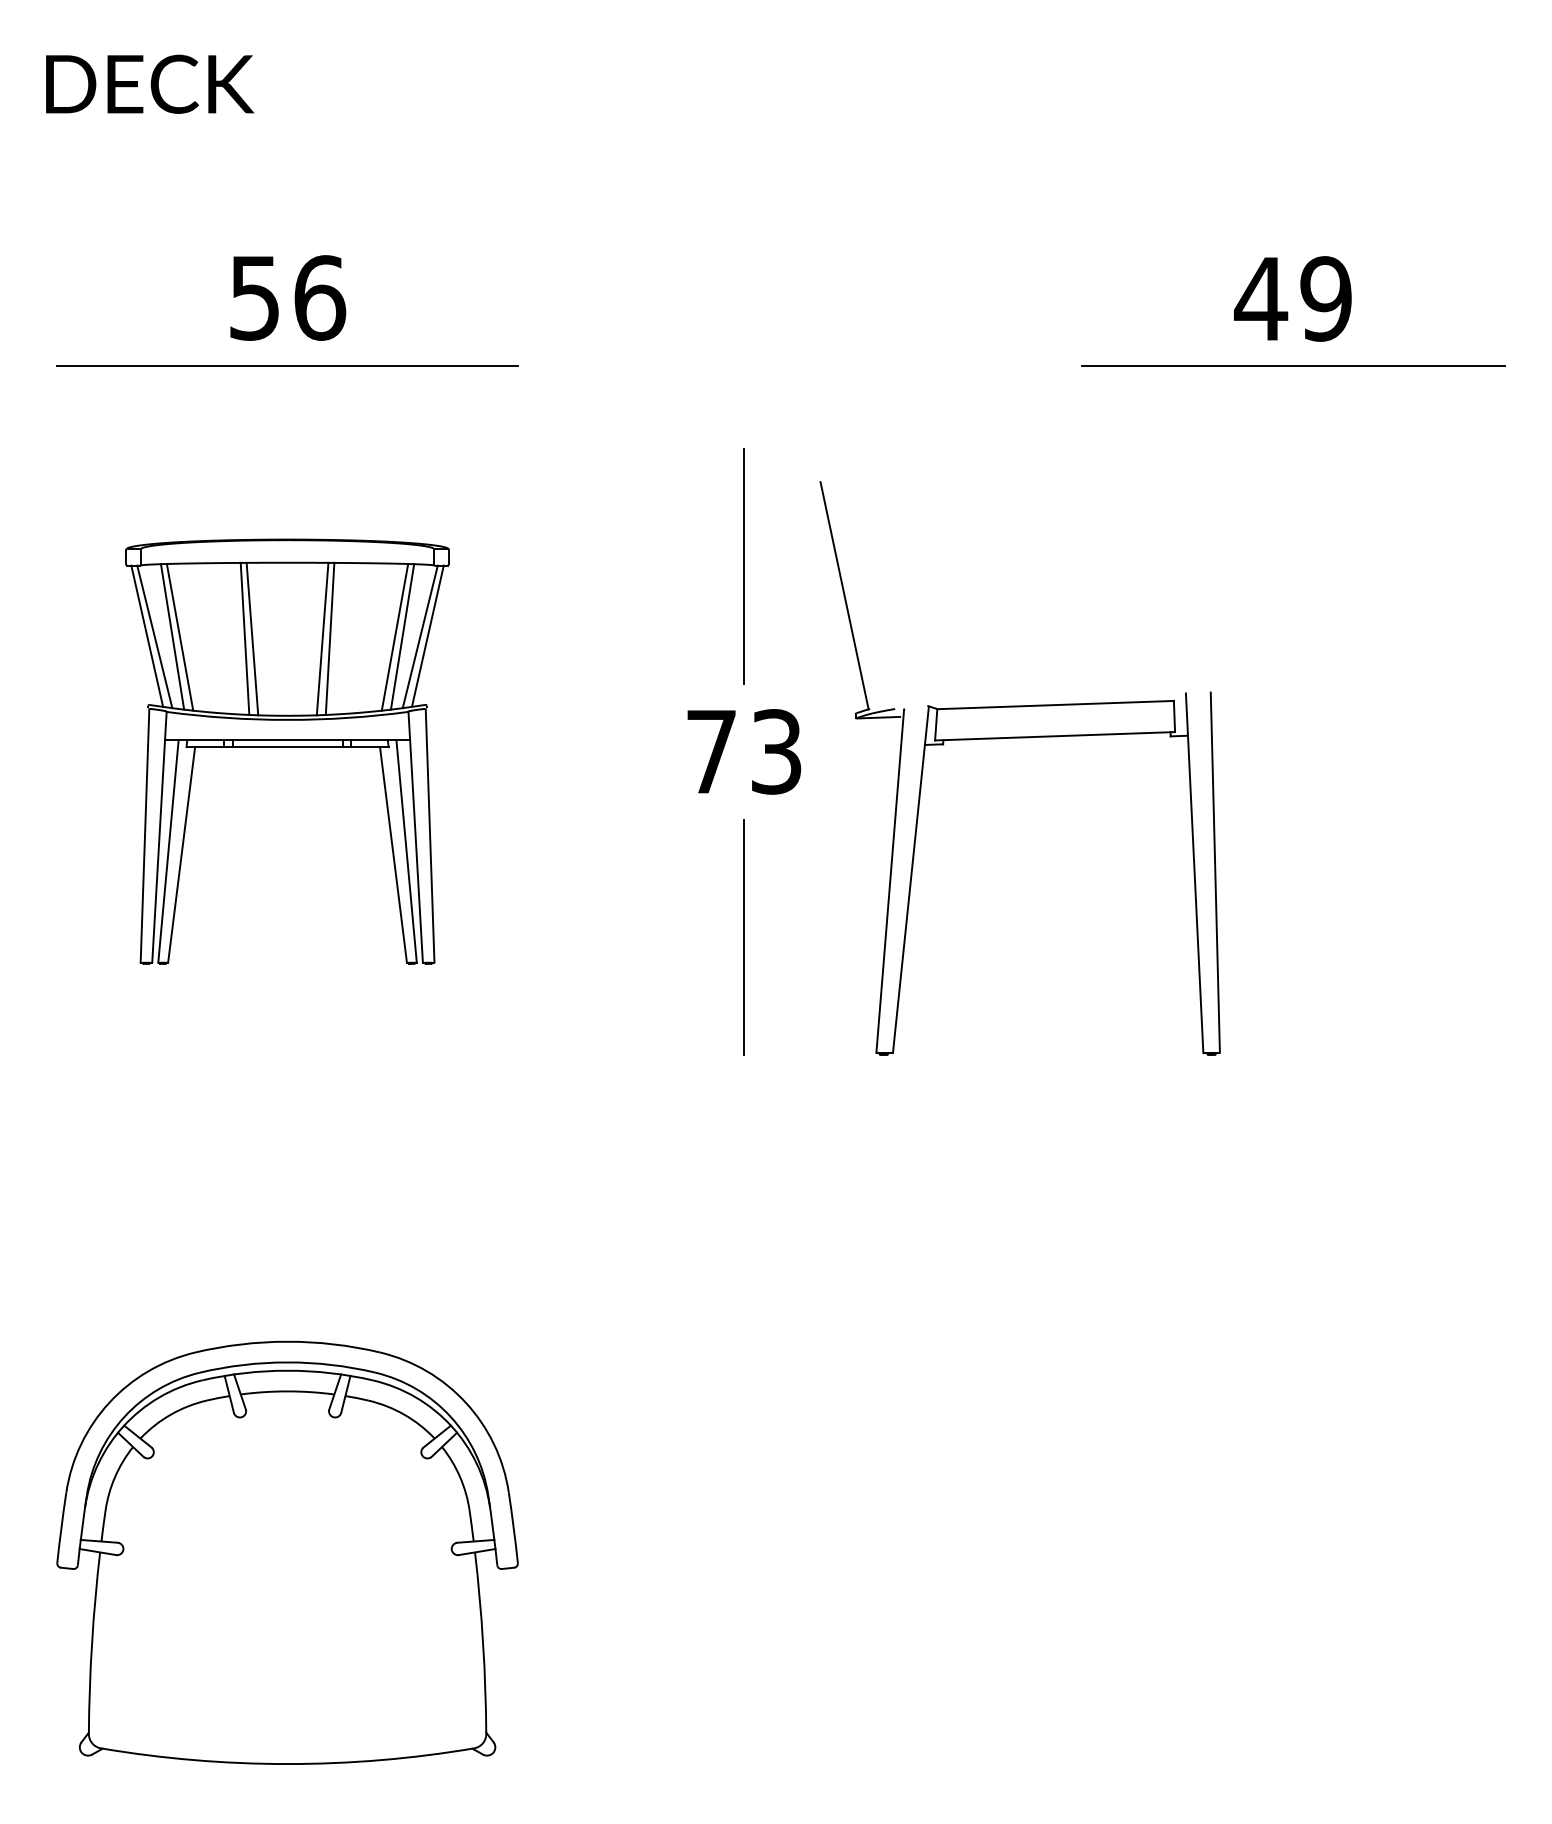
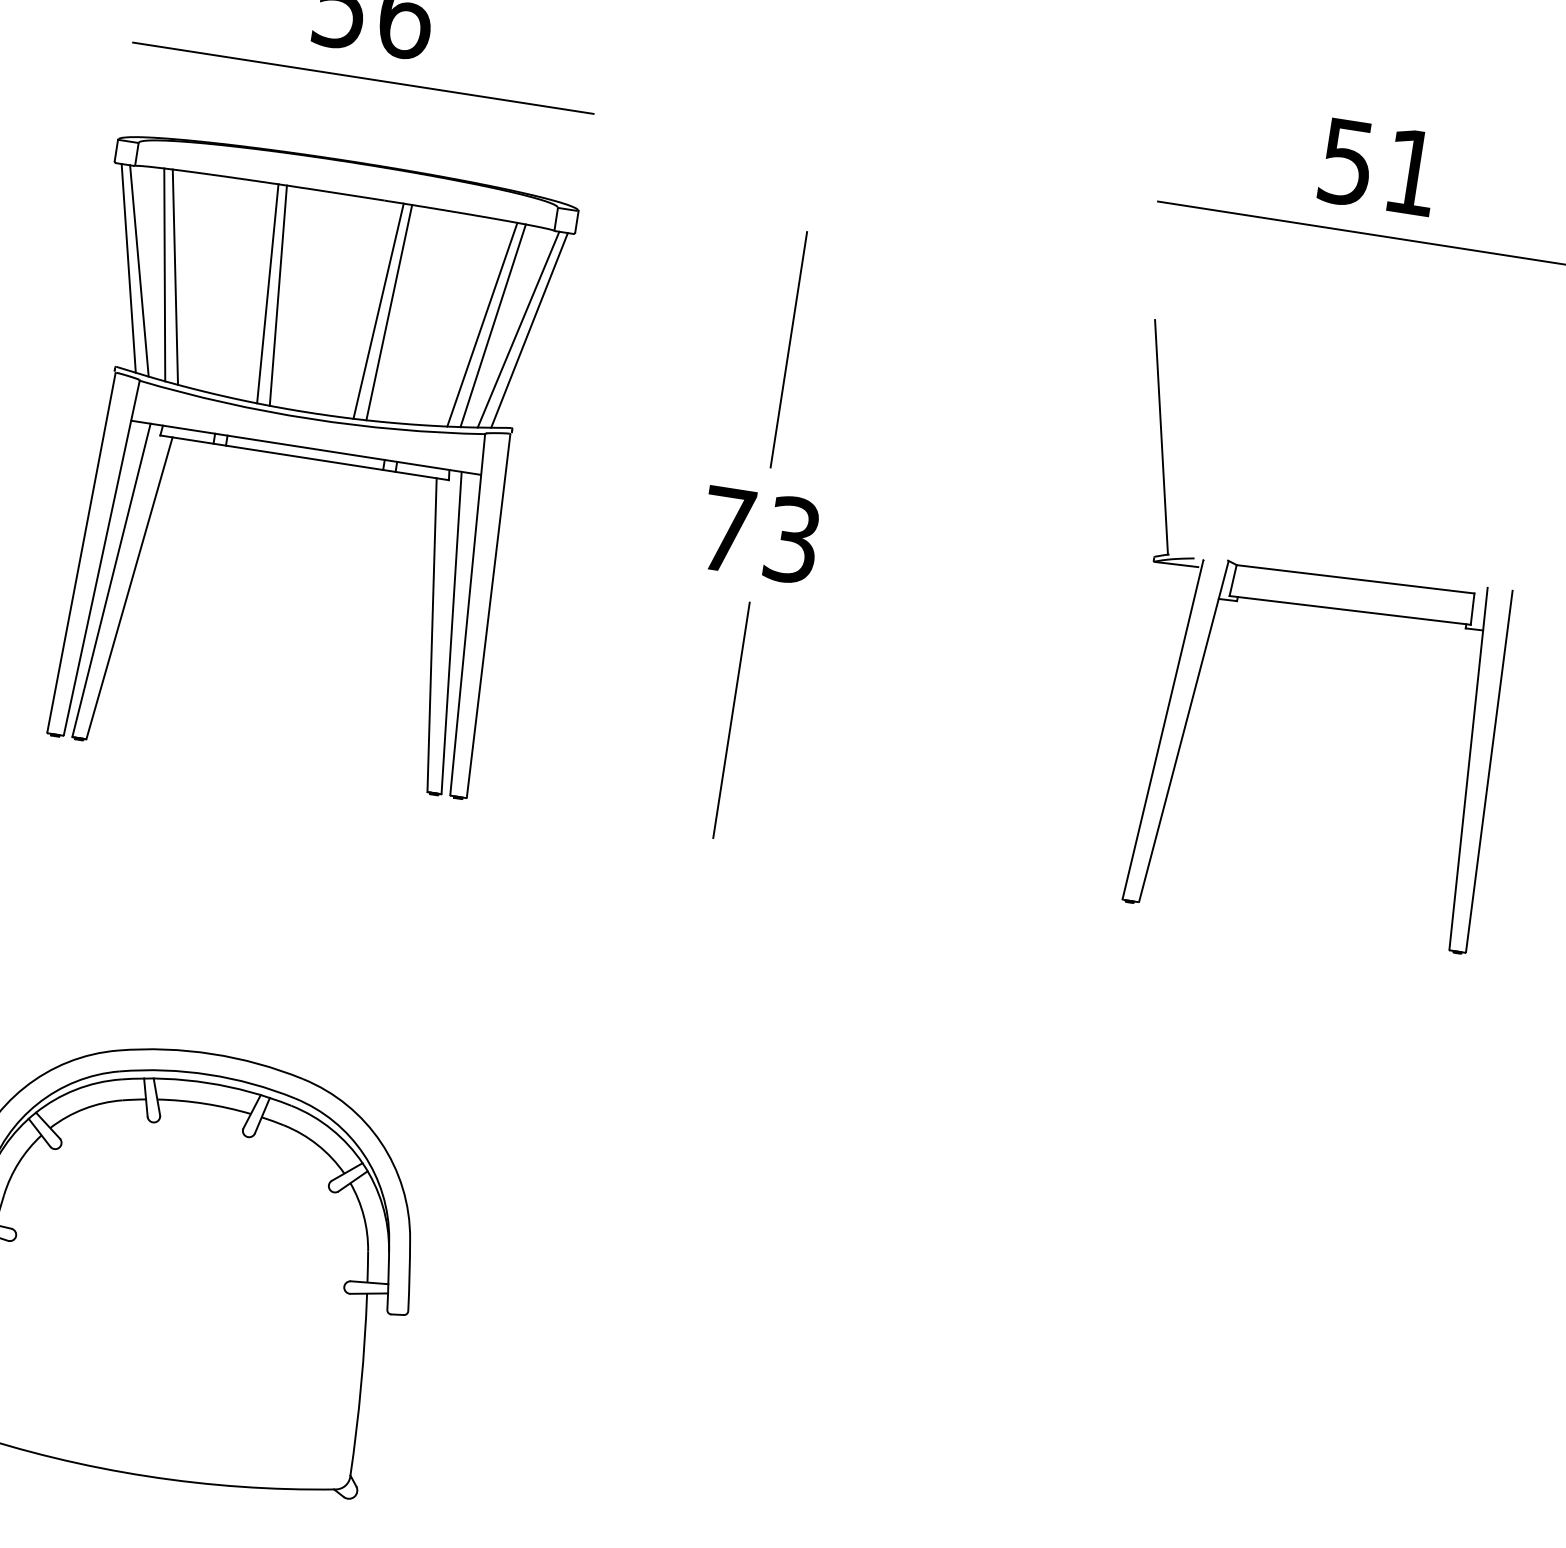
text: (1292, 298) -> (1378, 166), 49 -> 51
part: (1019, 738) -> (1314, 607), moved
part: (287, 751) -> (303, 463), size x1.43

